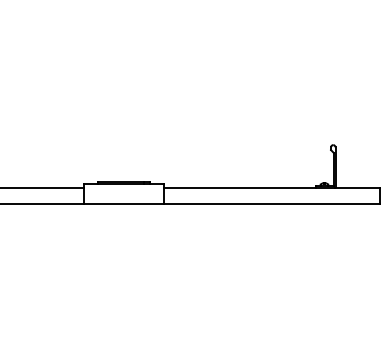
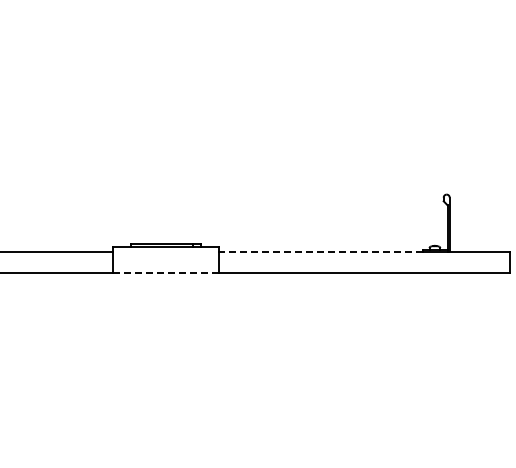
line: (239, 188) -> (321, 252), solid -> dashed
line: (123, 203) -> (165, 273), solid -> dashed

